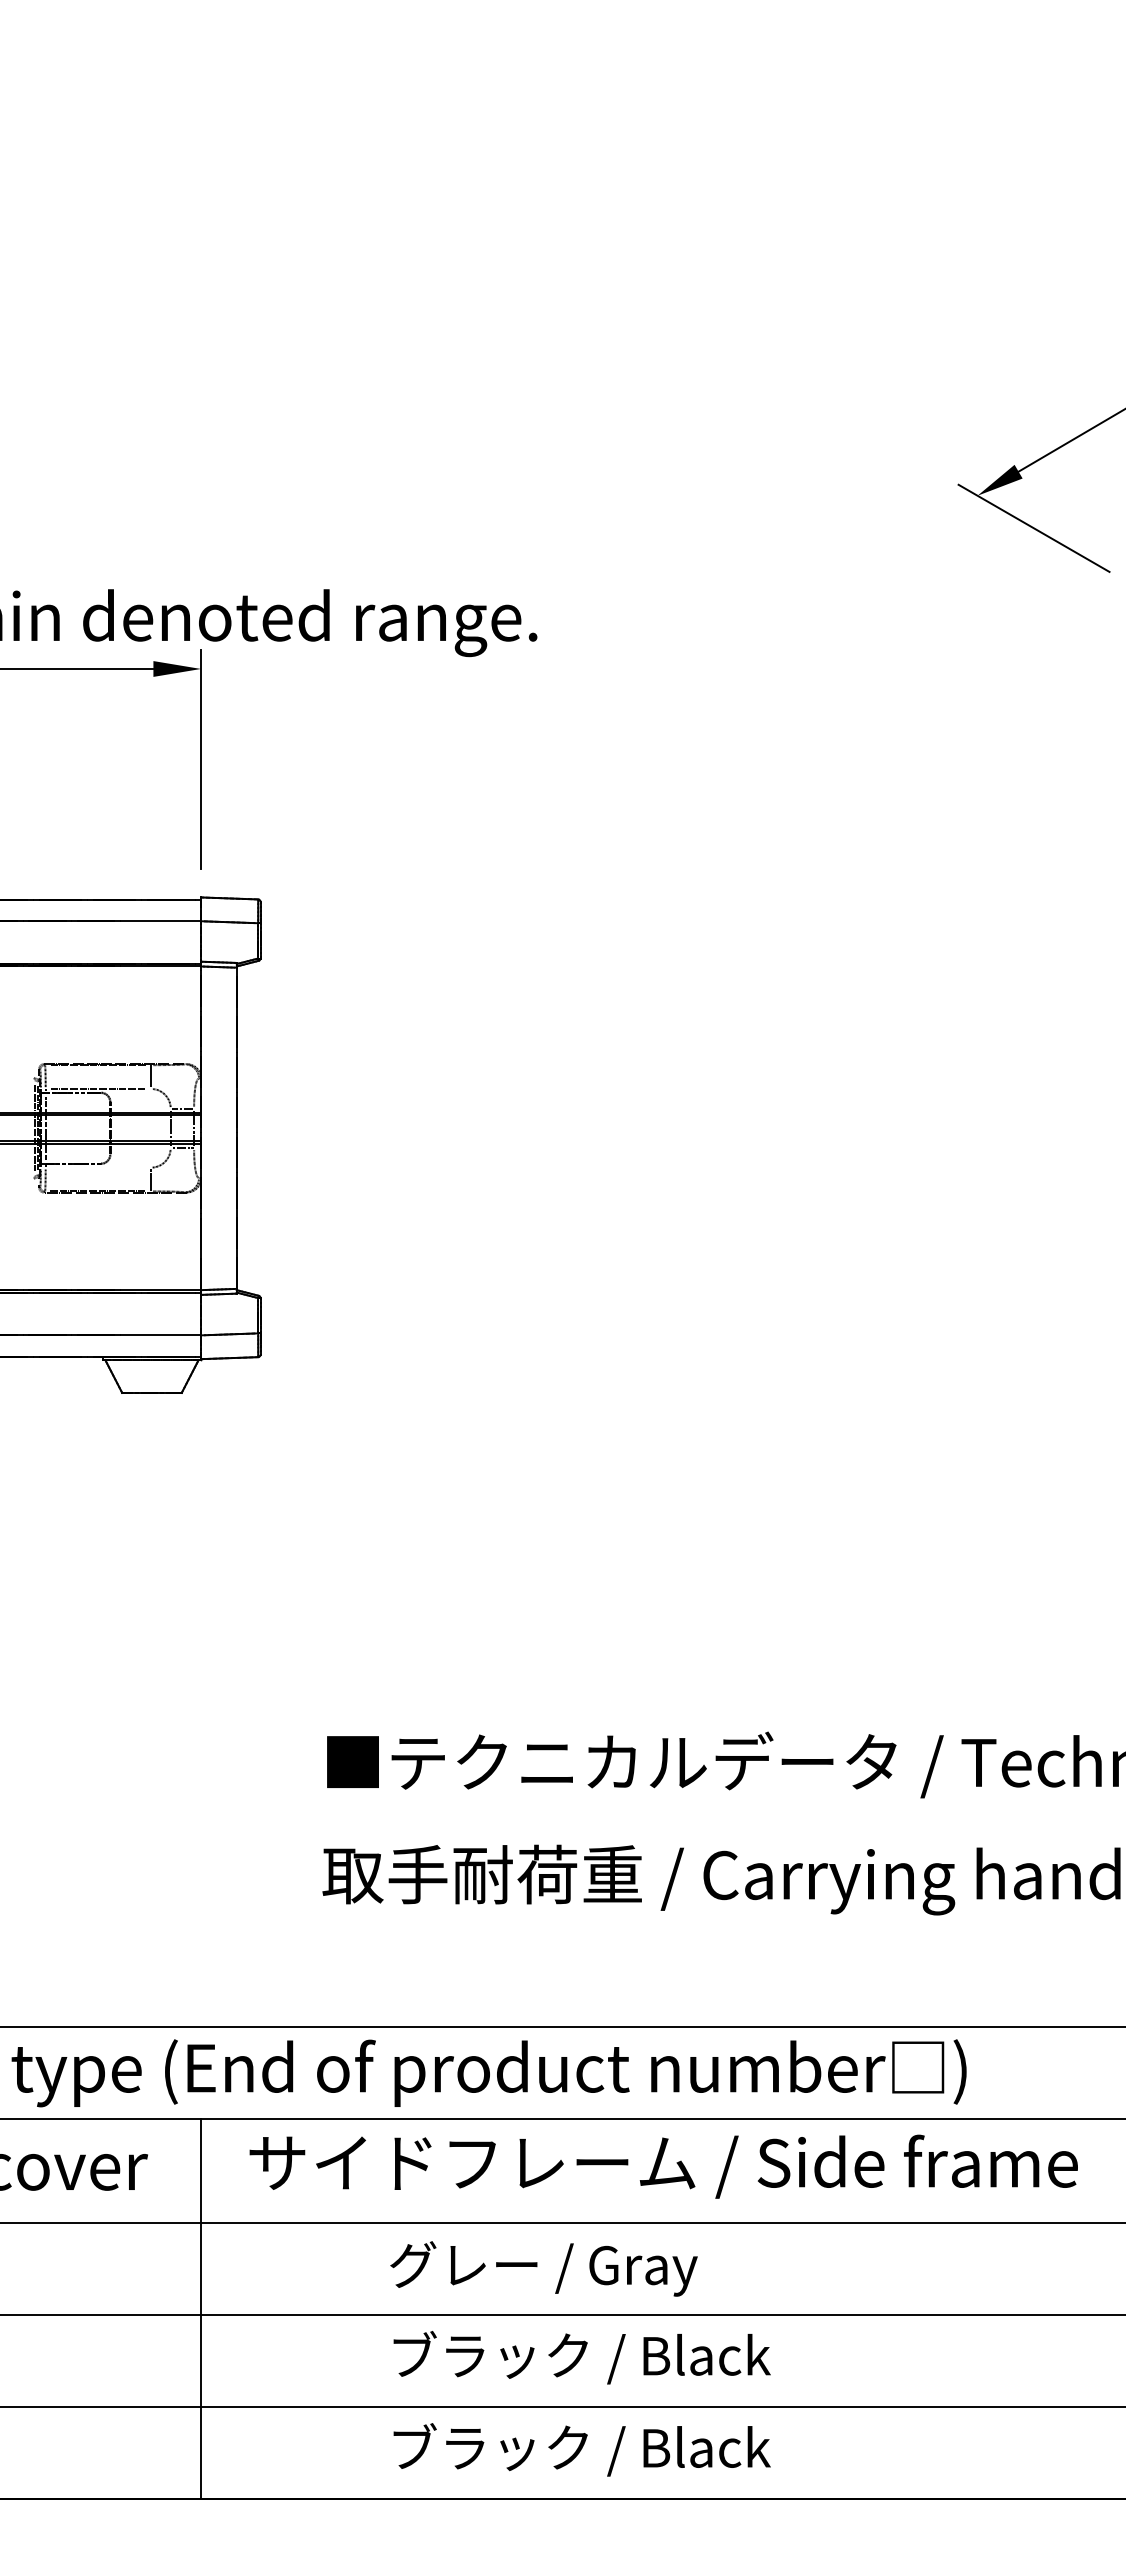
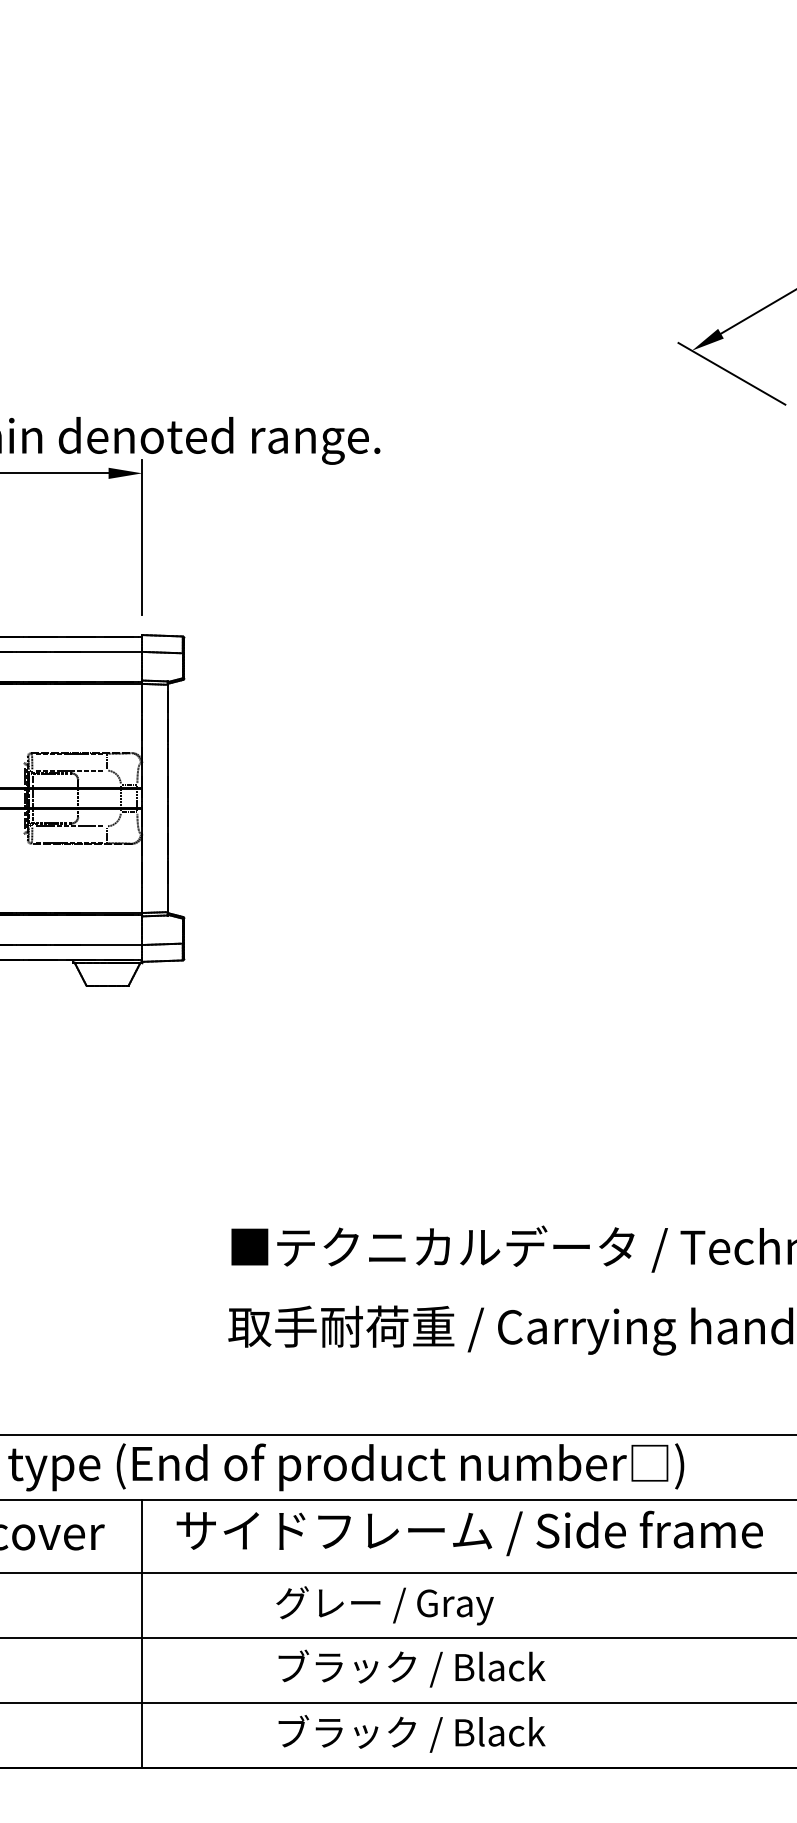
line: (97, 1167) -> (69, 826), added

